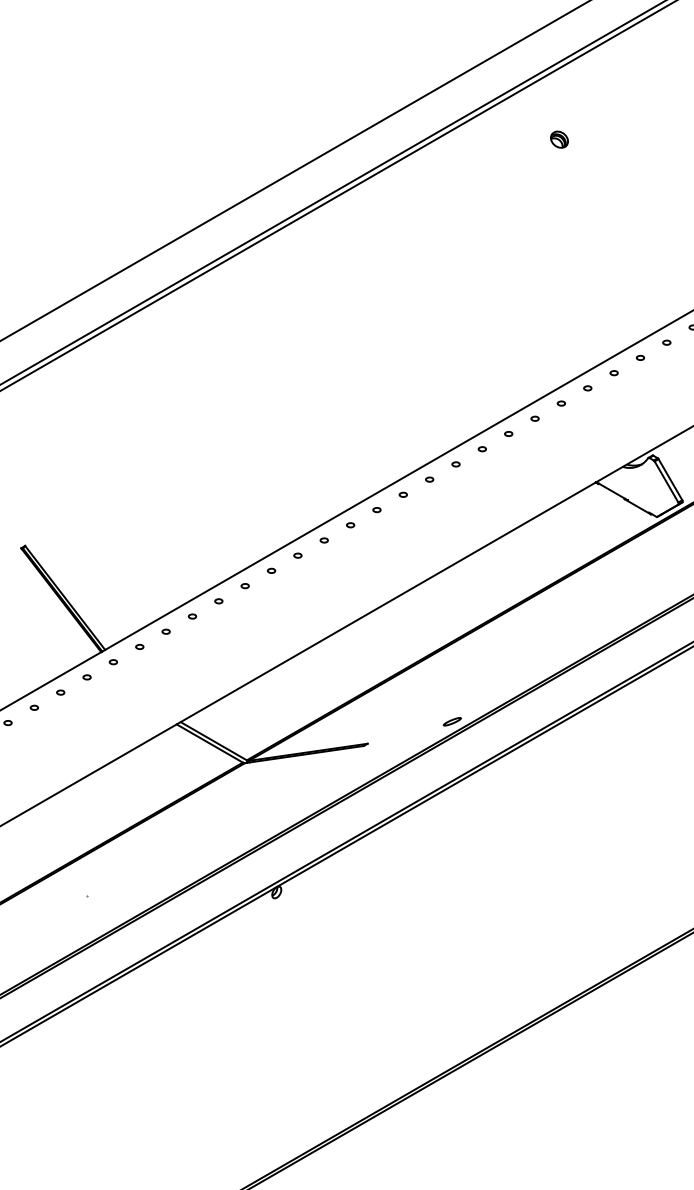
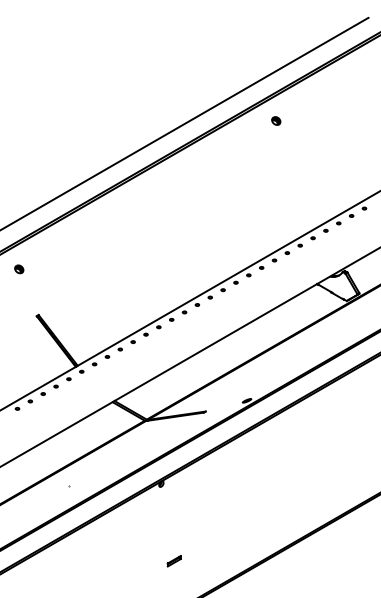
part: (559, 138) -> (276, 120), moved
part: (301, 1051) -> (173, 561), added

